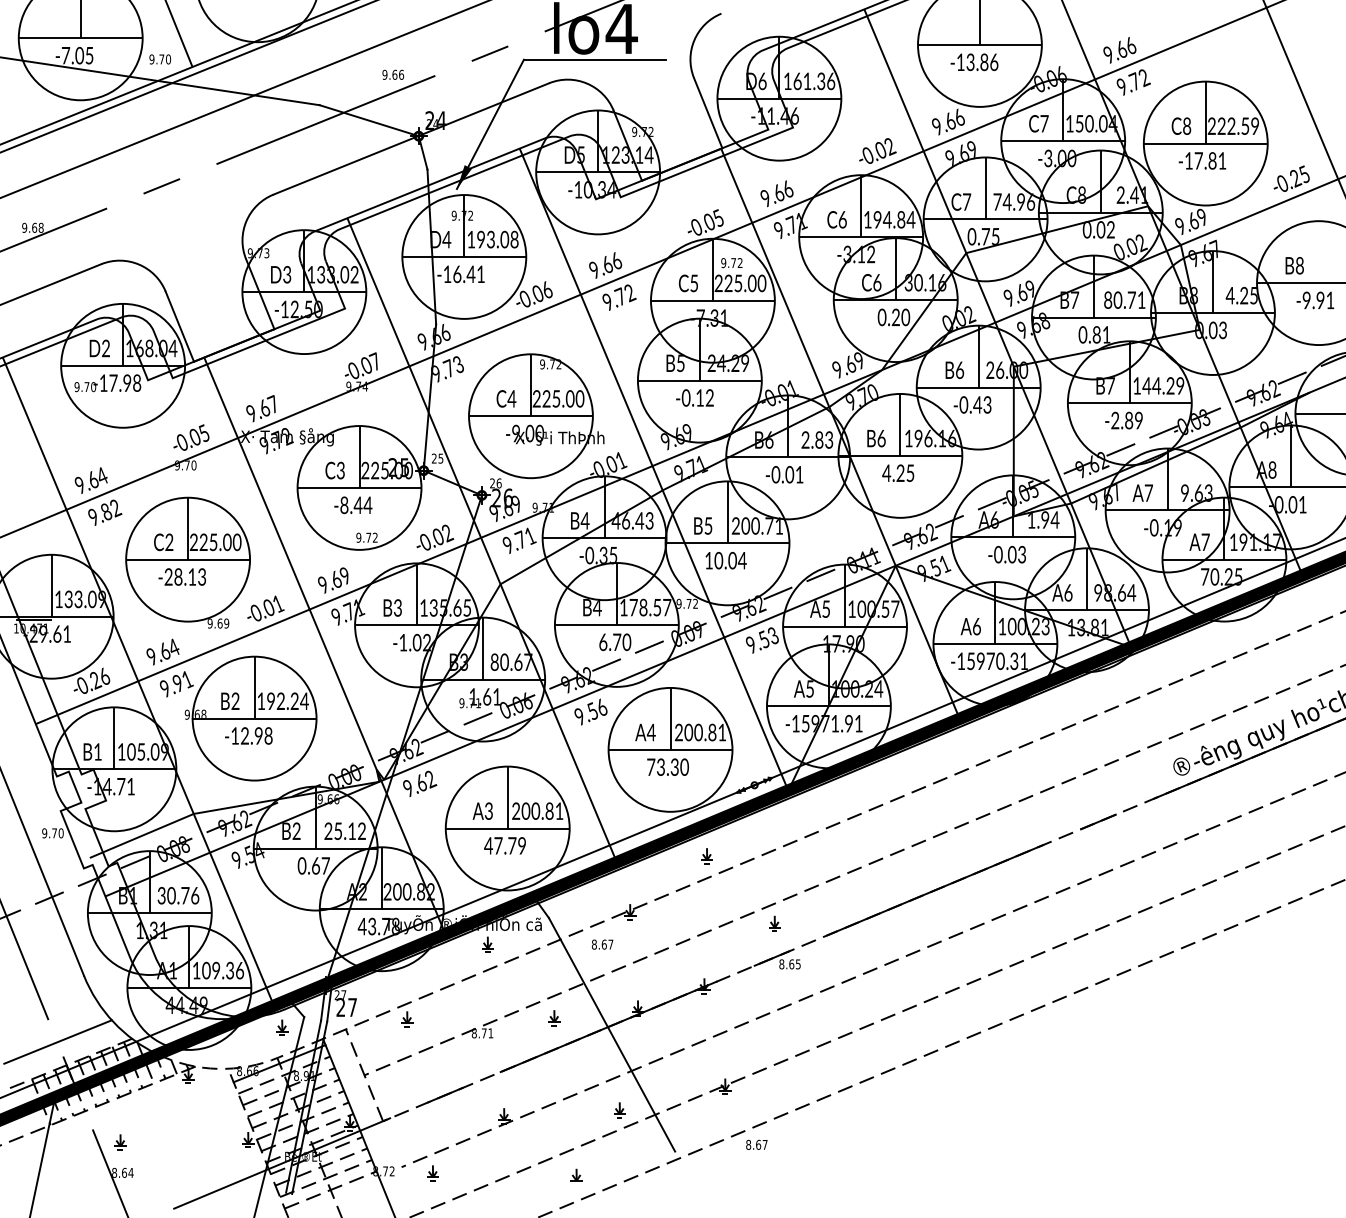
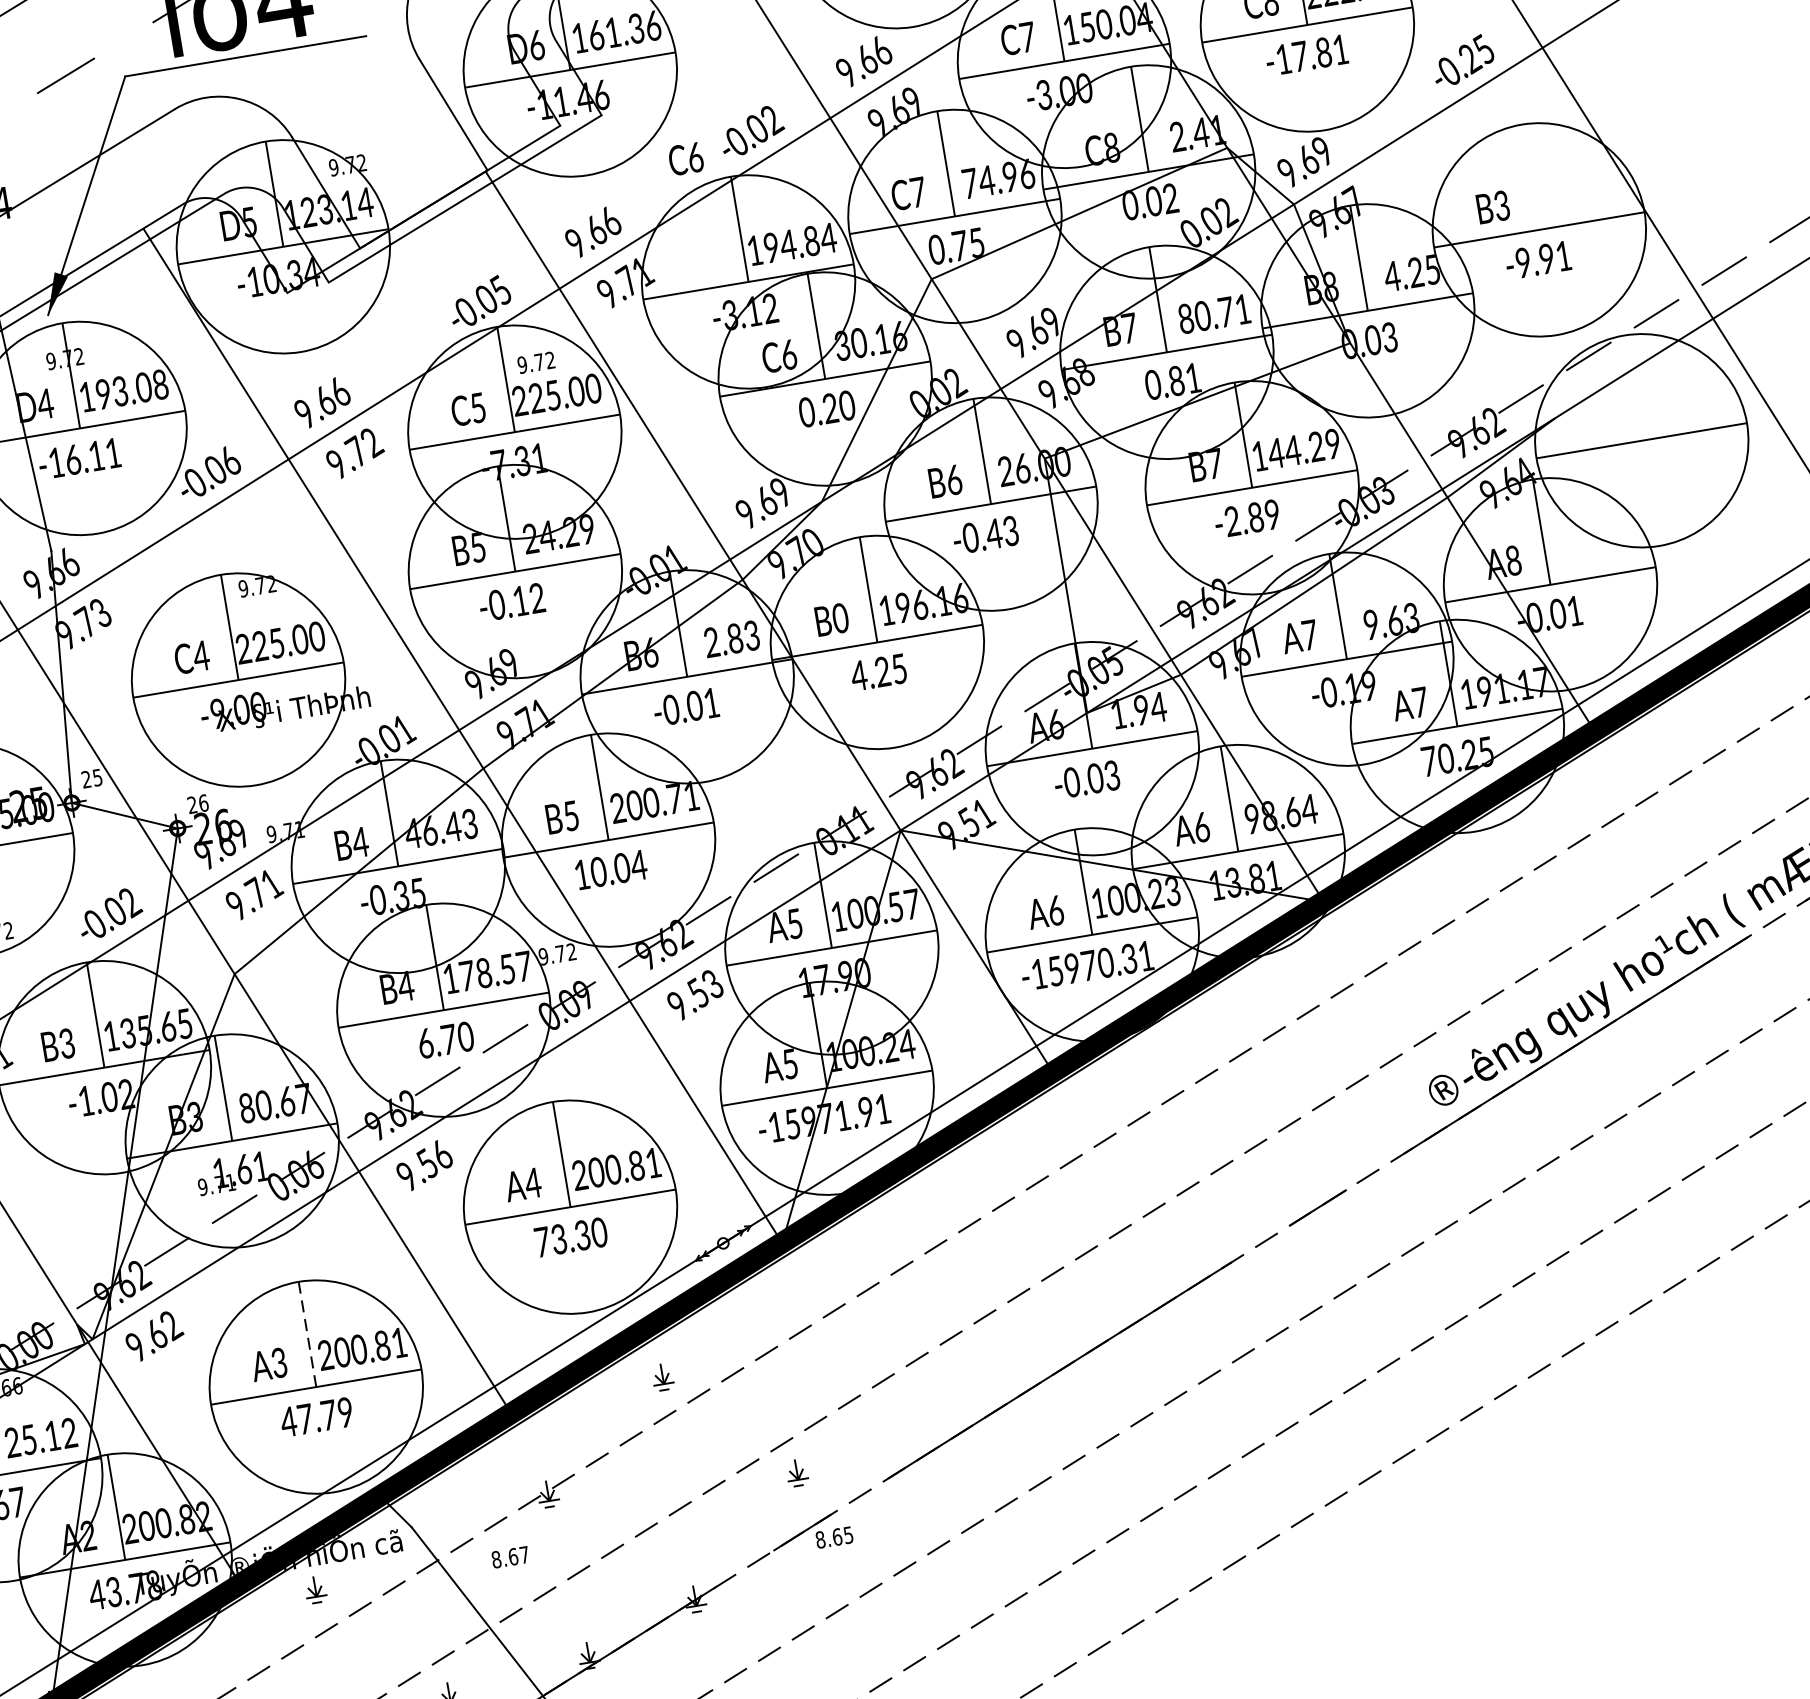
text: (836, 219) -> (684, 158), moved
text: (1299, 265) -> (1501, 205), B8 -> B3
text: (470, 273) -> (95, 454), -16.41 -> -16.11
text: (881, 437) -> (840, 616), B6 -> B0
line: (507, 797) -> (307, 1334), solid -> dashed

